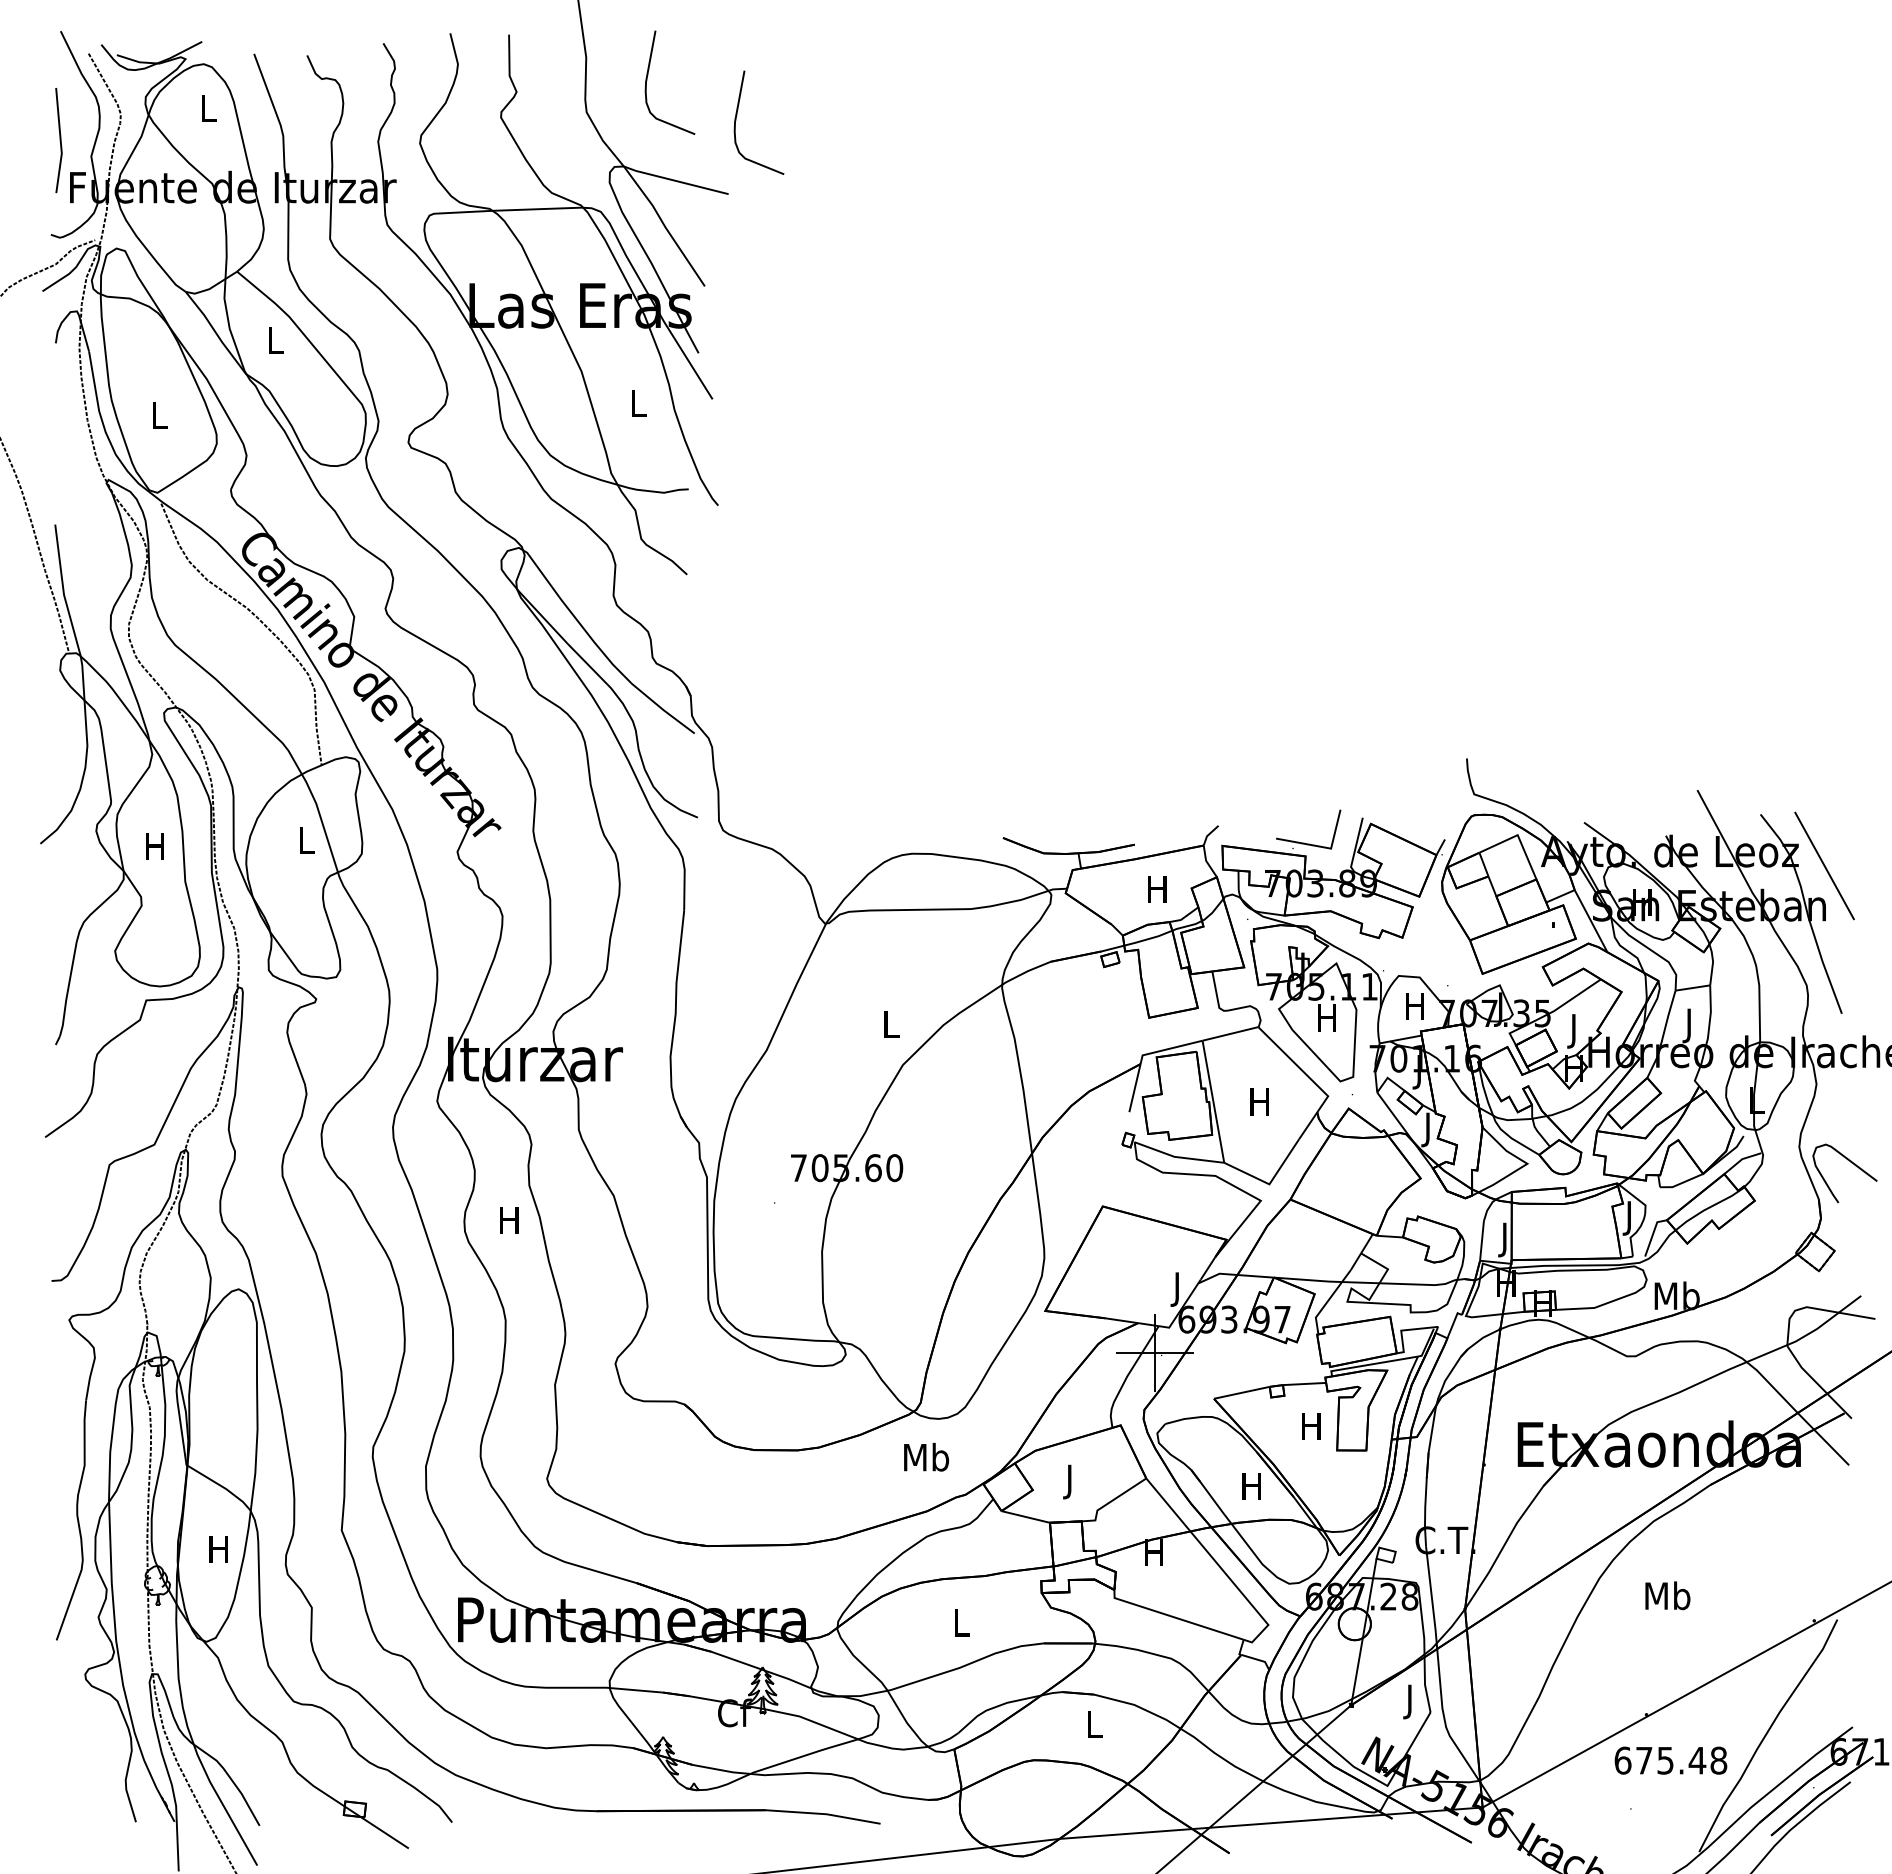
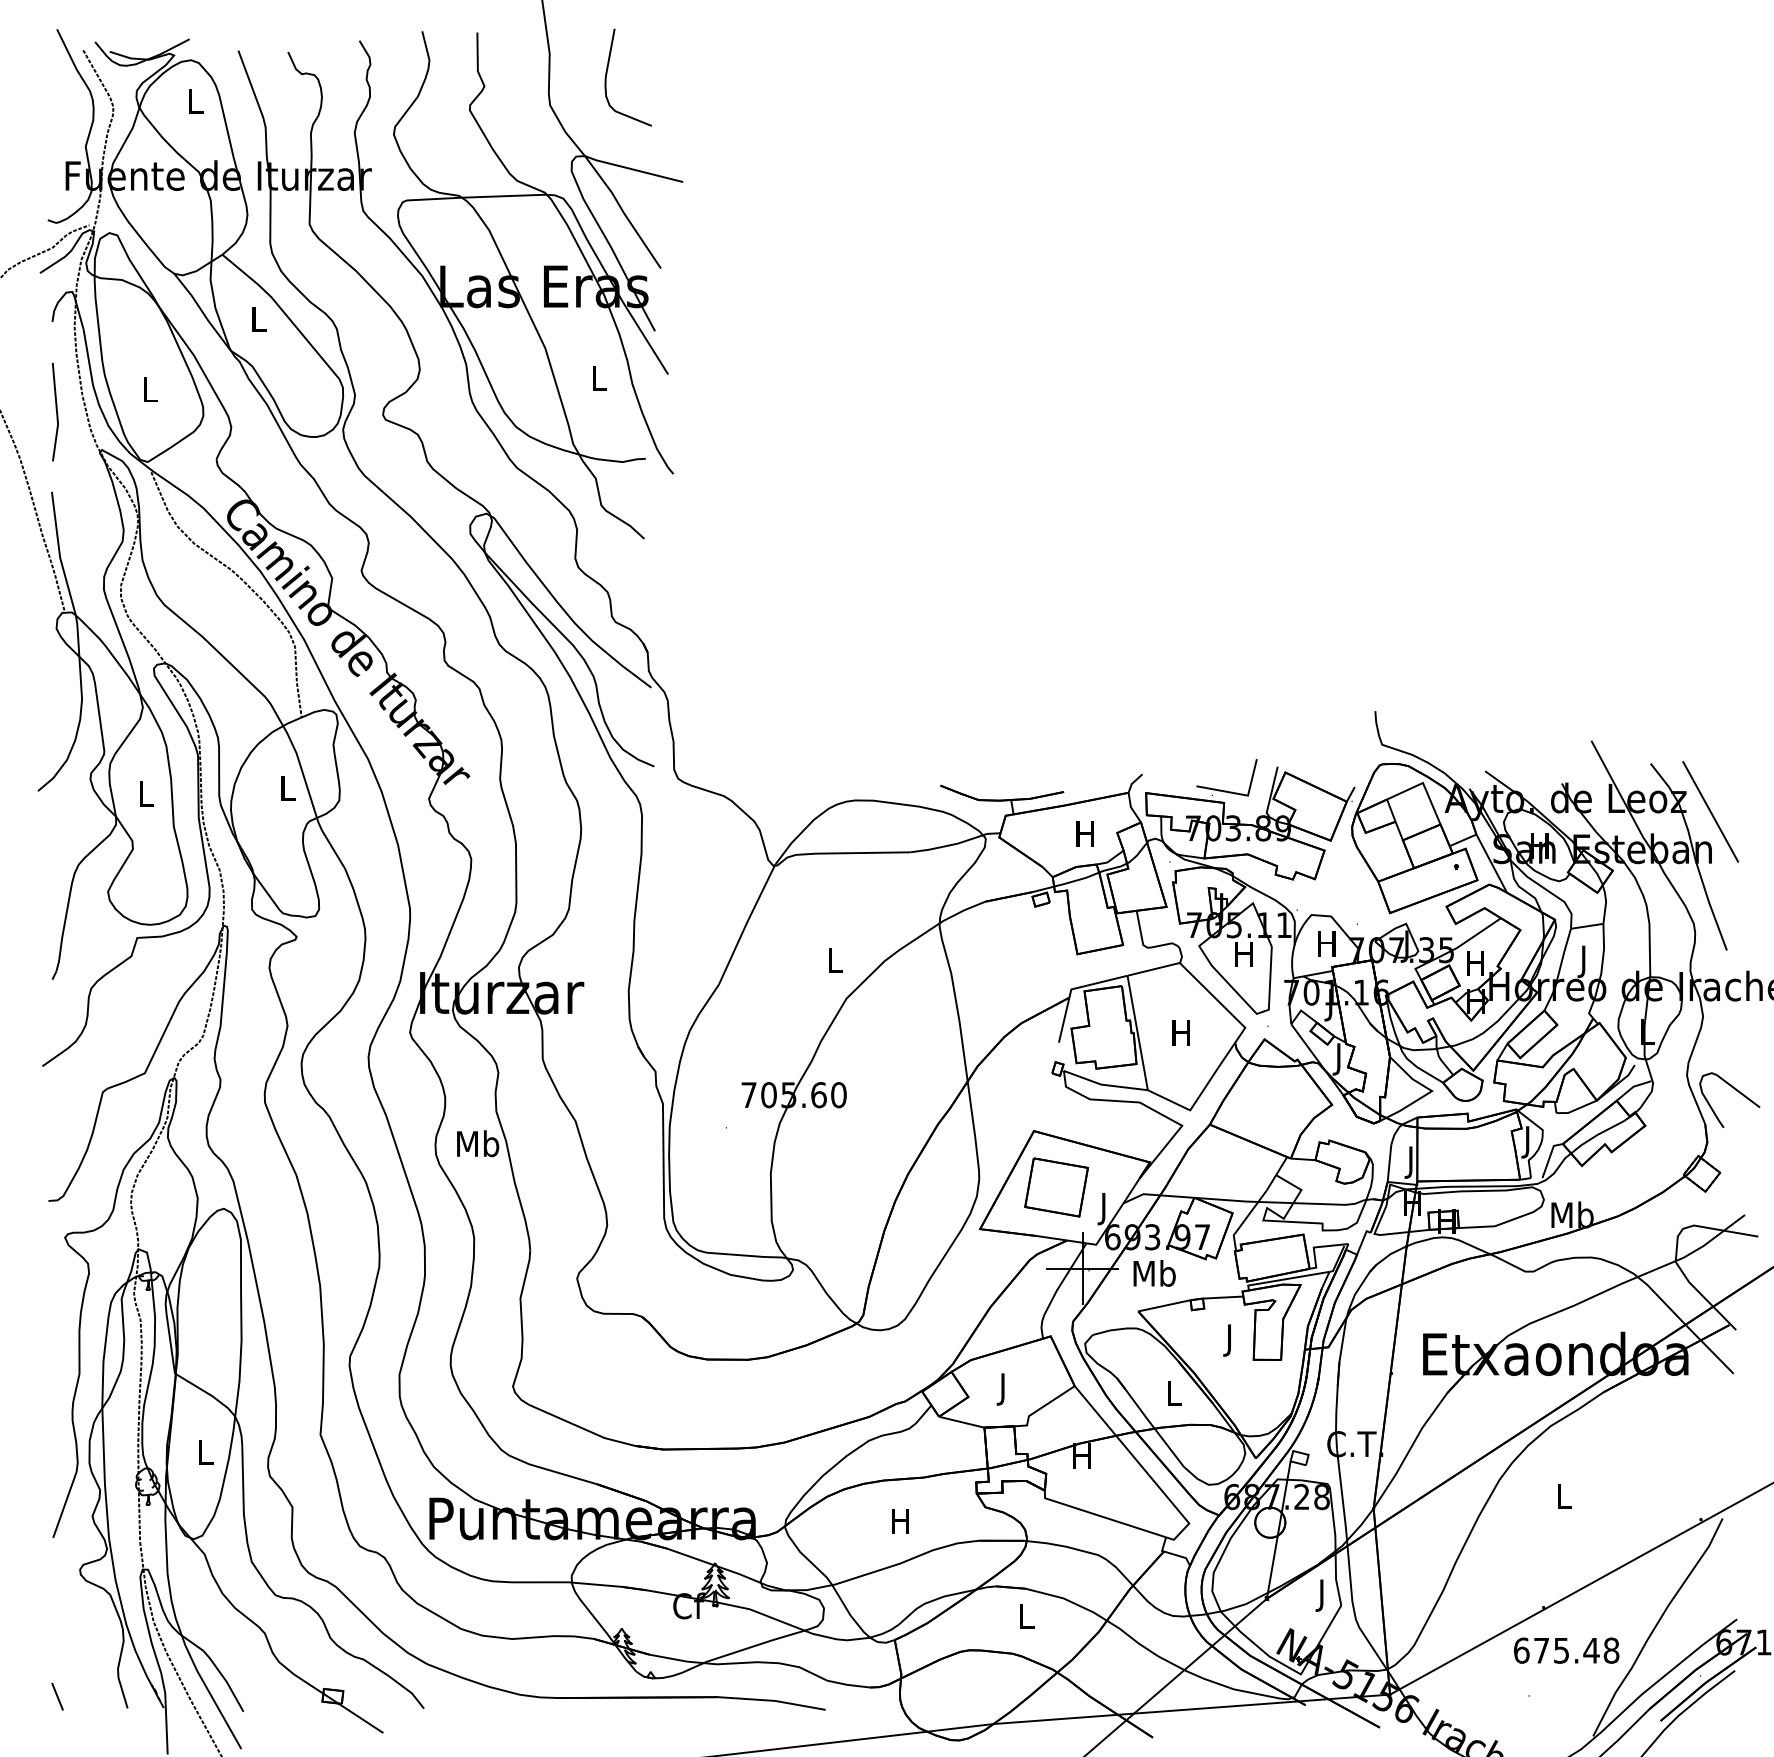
curve: (736, 120) -> (690, 113), removed
line: (59, 140) -> (55, 412), moved
text: (154, 846) -> (144, 793), H -> L
text: (1573, 1031) -> (1475, 967), J -> H
text: (509, 1219) -> (477, 1143), H -> Mb
part: (1126, 1266) -> (1056, 1187), added
text: (1311, 1429) -> (1229, 1340), H -> J
text: (926, 1457) -> (1154, 1273), moved
text: (1251, 1486) -> (1173, 1393), H -> L
text: (218, 1549) -> (204, 1452), H -> L
text: (1667, 1595) -> (1563, 1495), Mb -> L
text: (960, 1622) -> (900, 1521), L -> H
line: (60, 1809) -> (56, 1696), added

